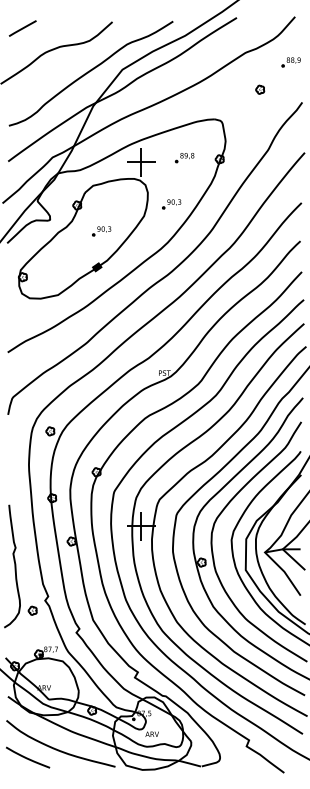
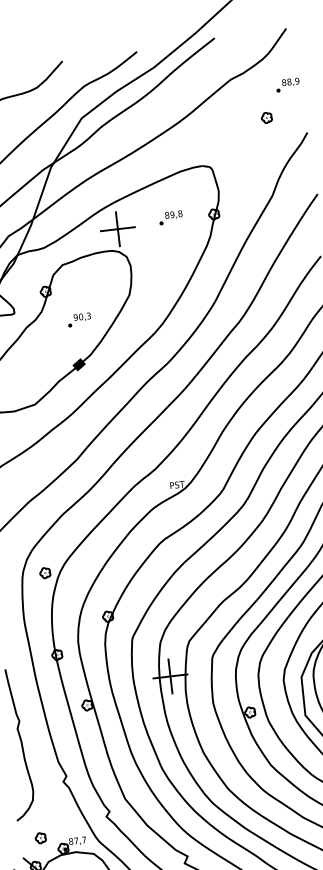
part: (260, 89) -> (267, 117), moved
part: (171, 204) -> (161, 276), removed
part: (32, 610) -> (40, 837), moved

